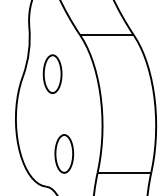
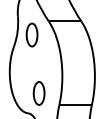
part: (51, 73) -> (31, 34), moved

